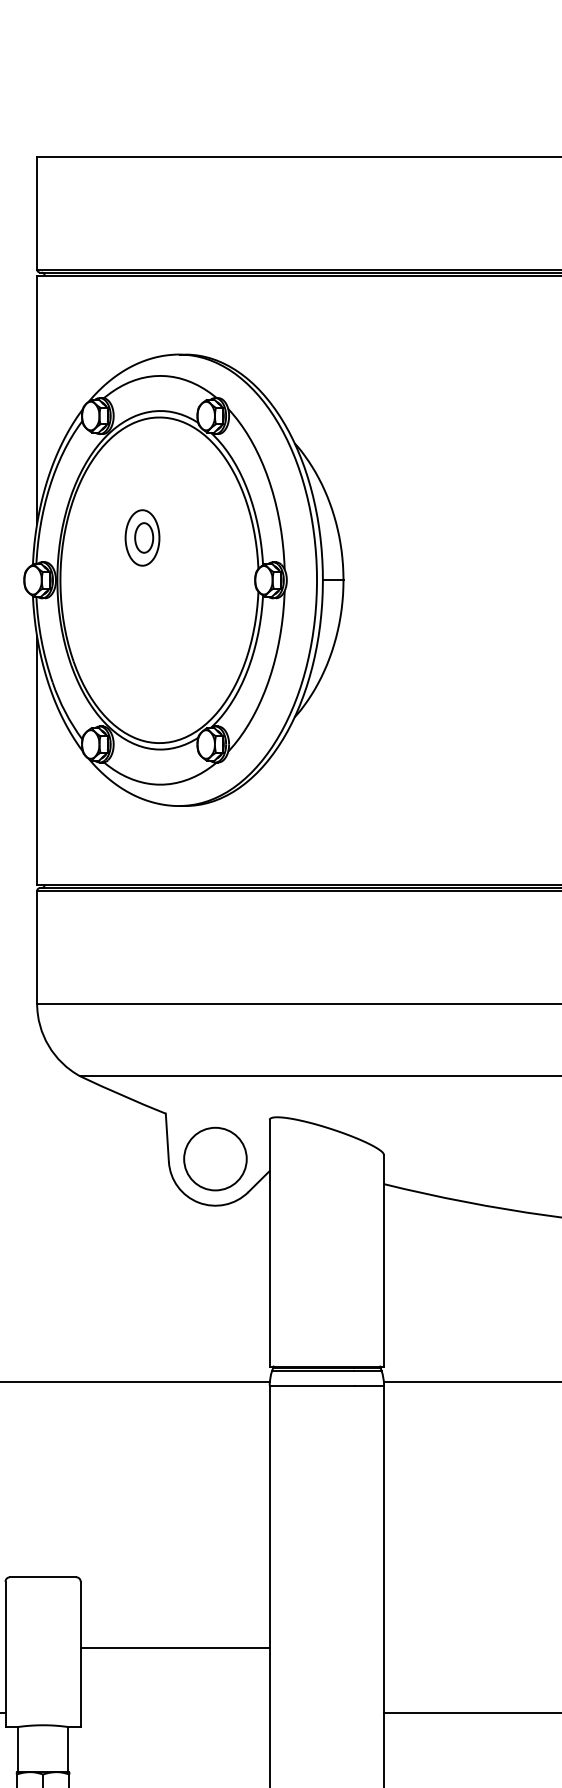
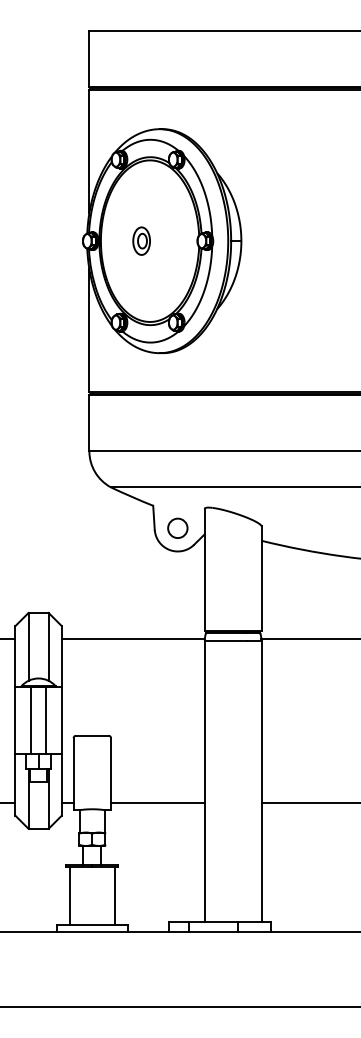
part: (142, 536) -> (141, 240), moved
circle: (214, 1159) -> (177, 528), size x0.62
line: (174, 1649) -> (157, 803), moved

